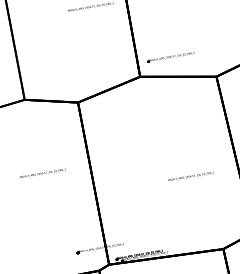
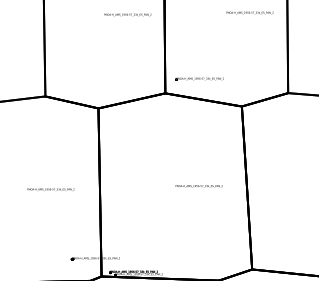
text: (42, 173) -> (50, 189), moved
text: (190, 176) -> (198, 186), moved

